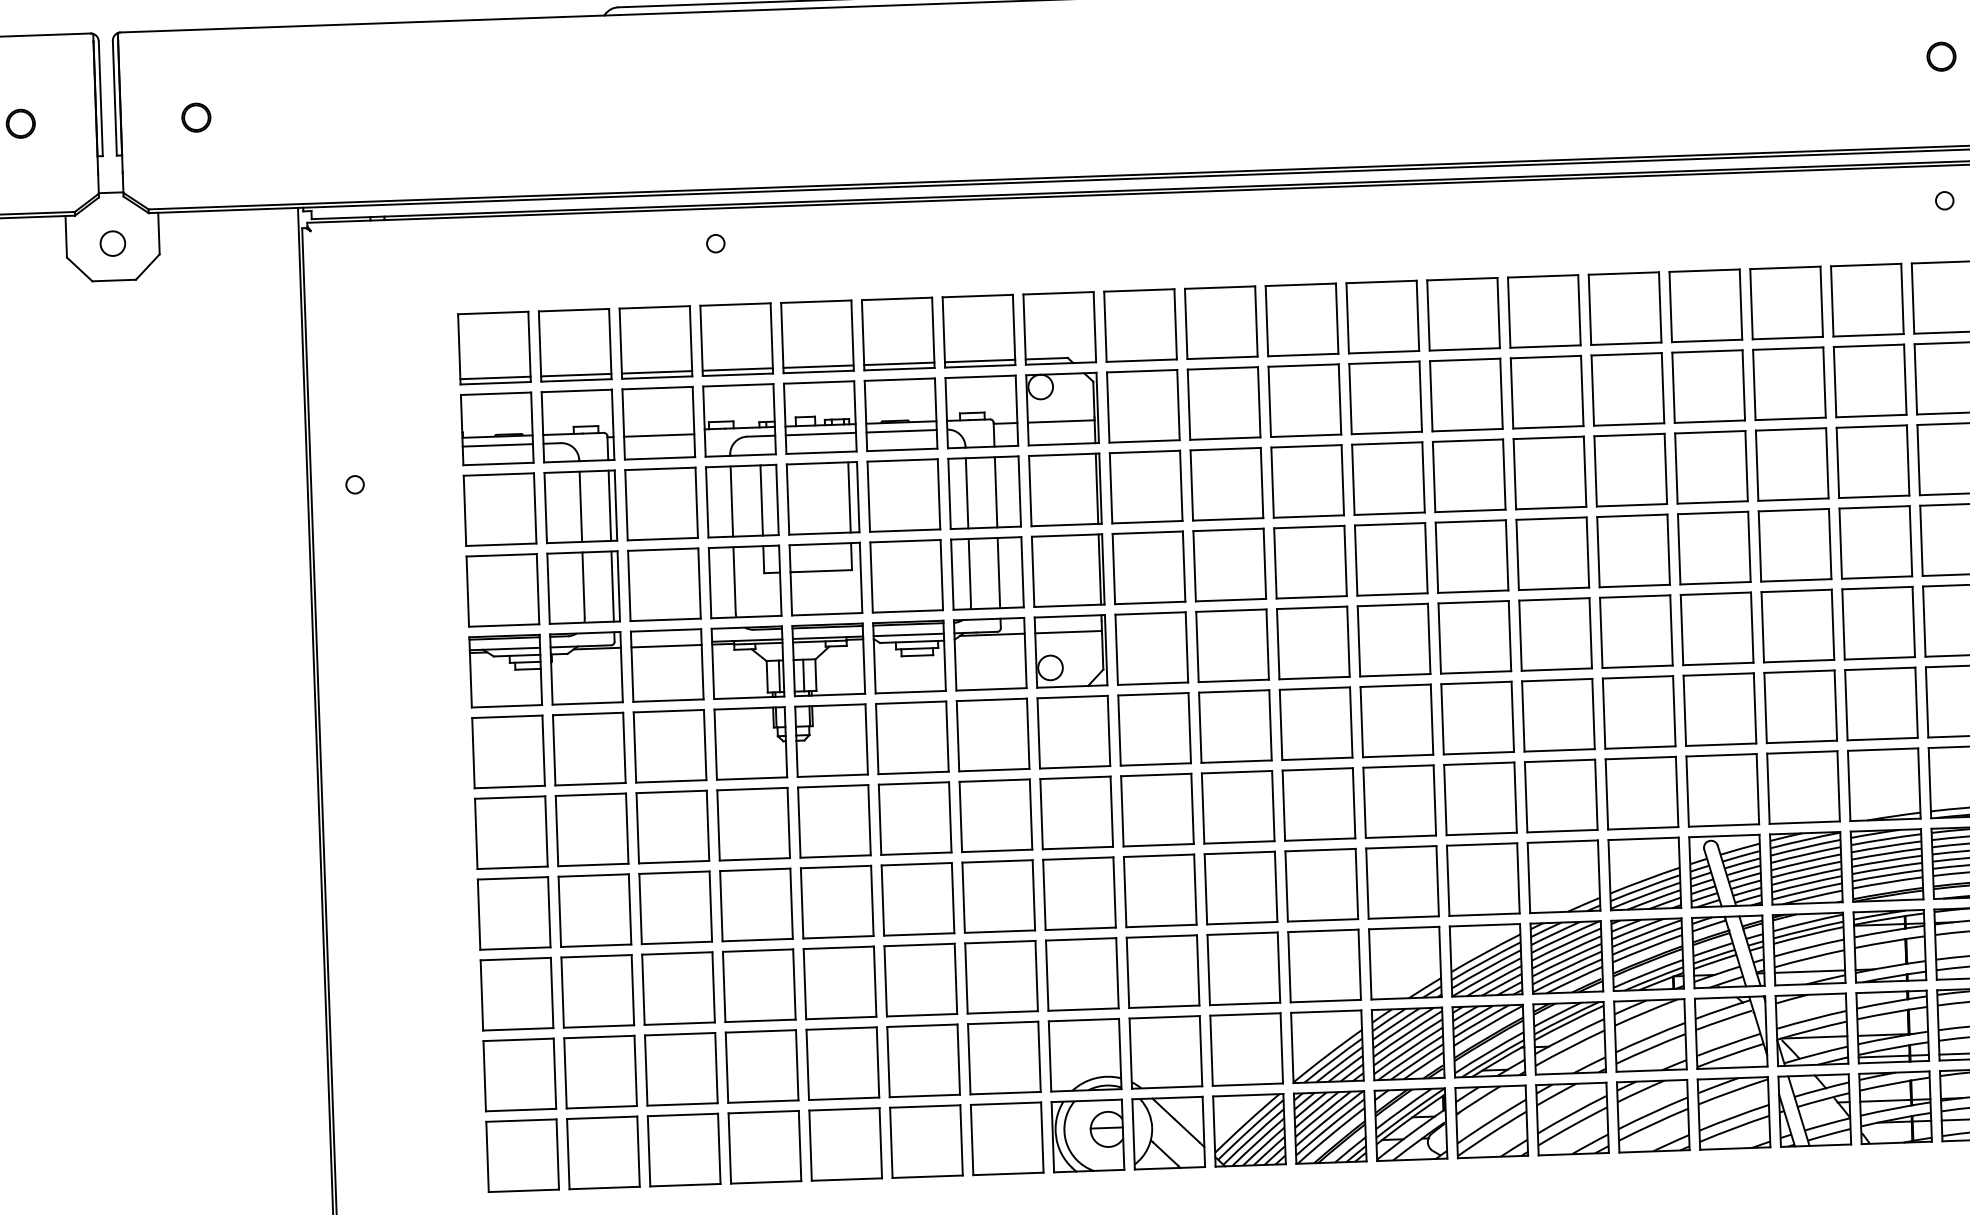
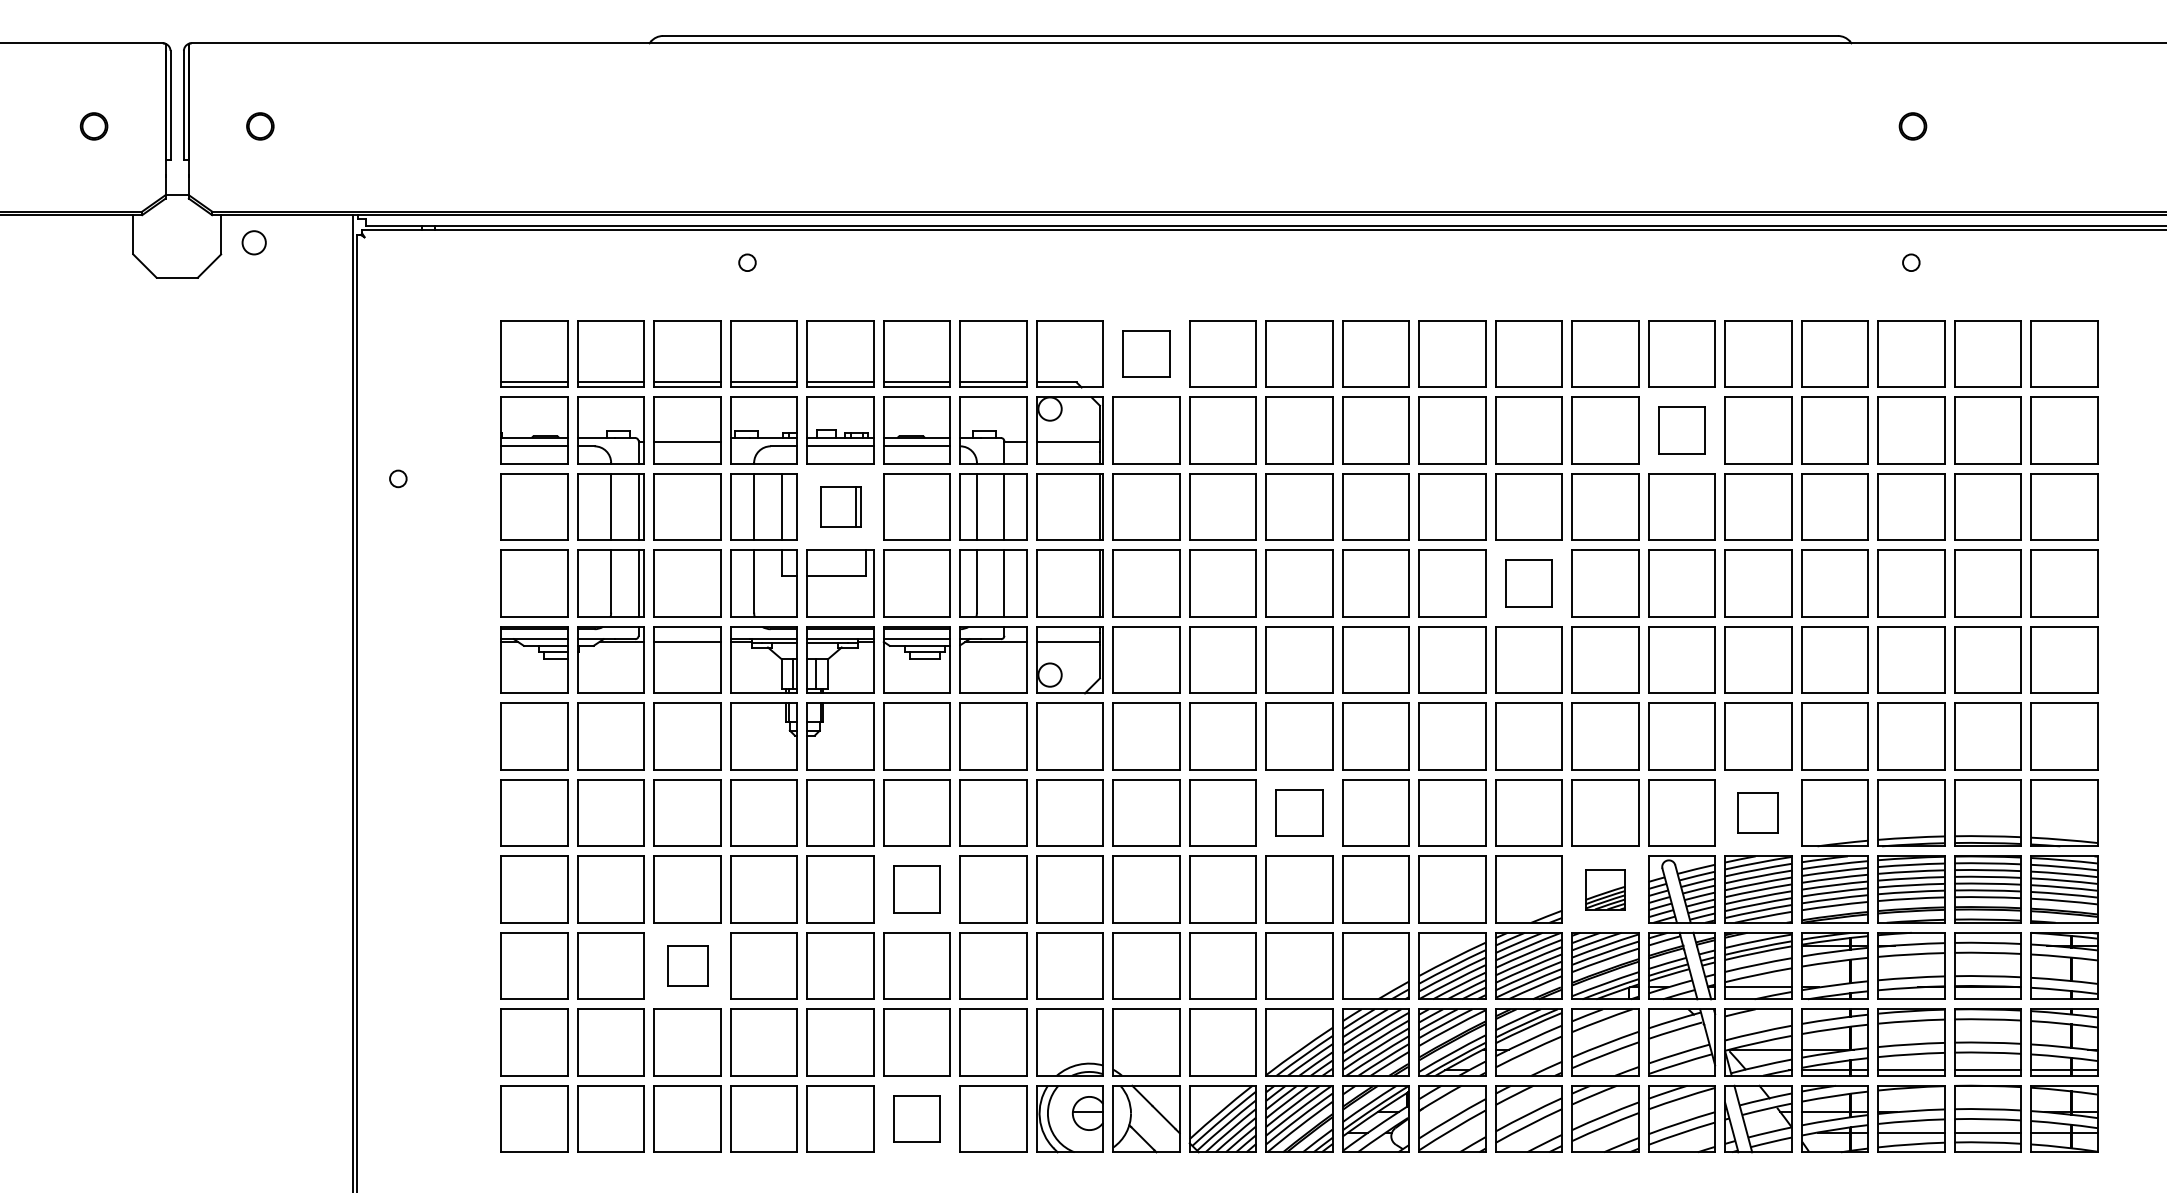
circle: (112, 243) -> (253, 242), moved
part: (1140, 324) -> (1146, 353), size x0.7
part: (1708, 386) -> (1681, 430), size x0.7
part: (823, 497) -> (840, 506), size x0.6
part: (1552, 553) -> (1528, 583), size x0.7
part: (1803, 786) -> (1758, 812), size x0.6
part: (1318, 803) -> (1299, 812), size x0.7
part: (1644, 873) -> (1605, 889), size x0.6
part: (917, 899) -> (916, 889), size x0.7
part: (678, 987) -> (687, 965), size x0.6
part: (925, 1141) -> (916, 1118), size x0.7

